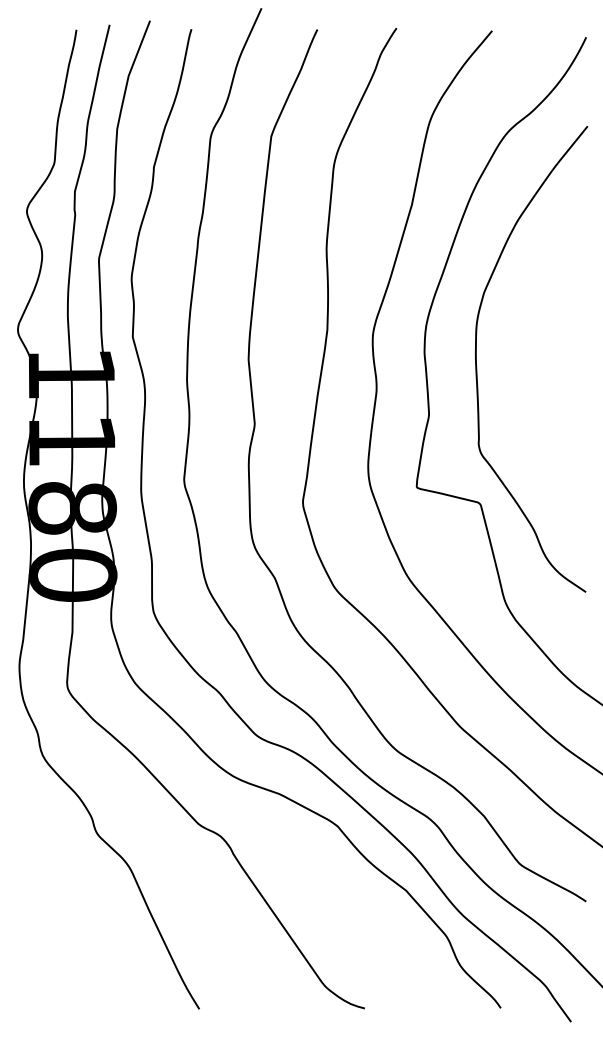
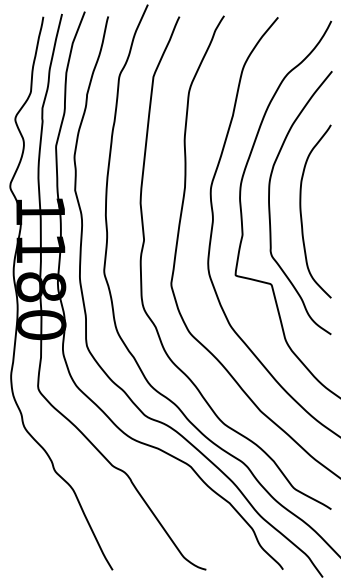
curve: (533, 374) -> (301, 211), added

